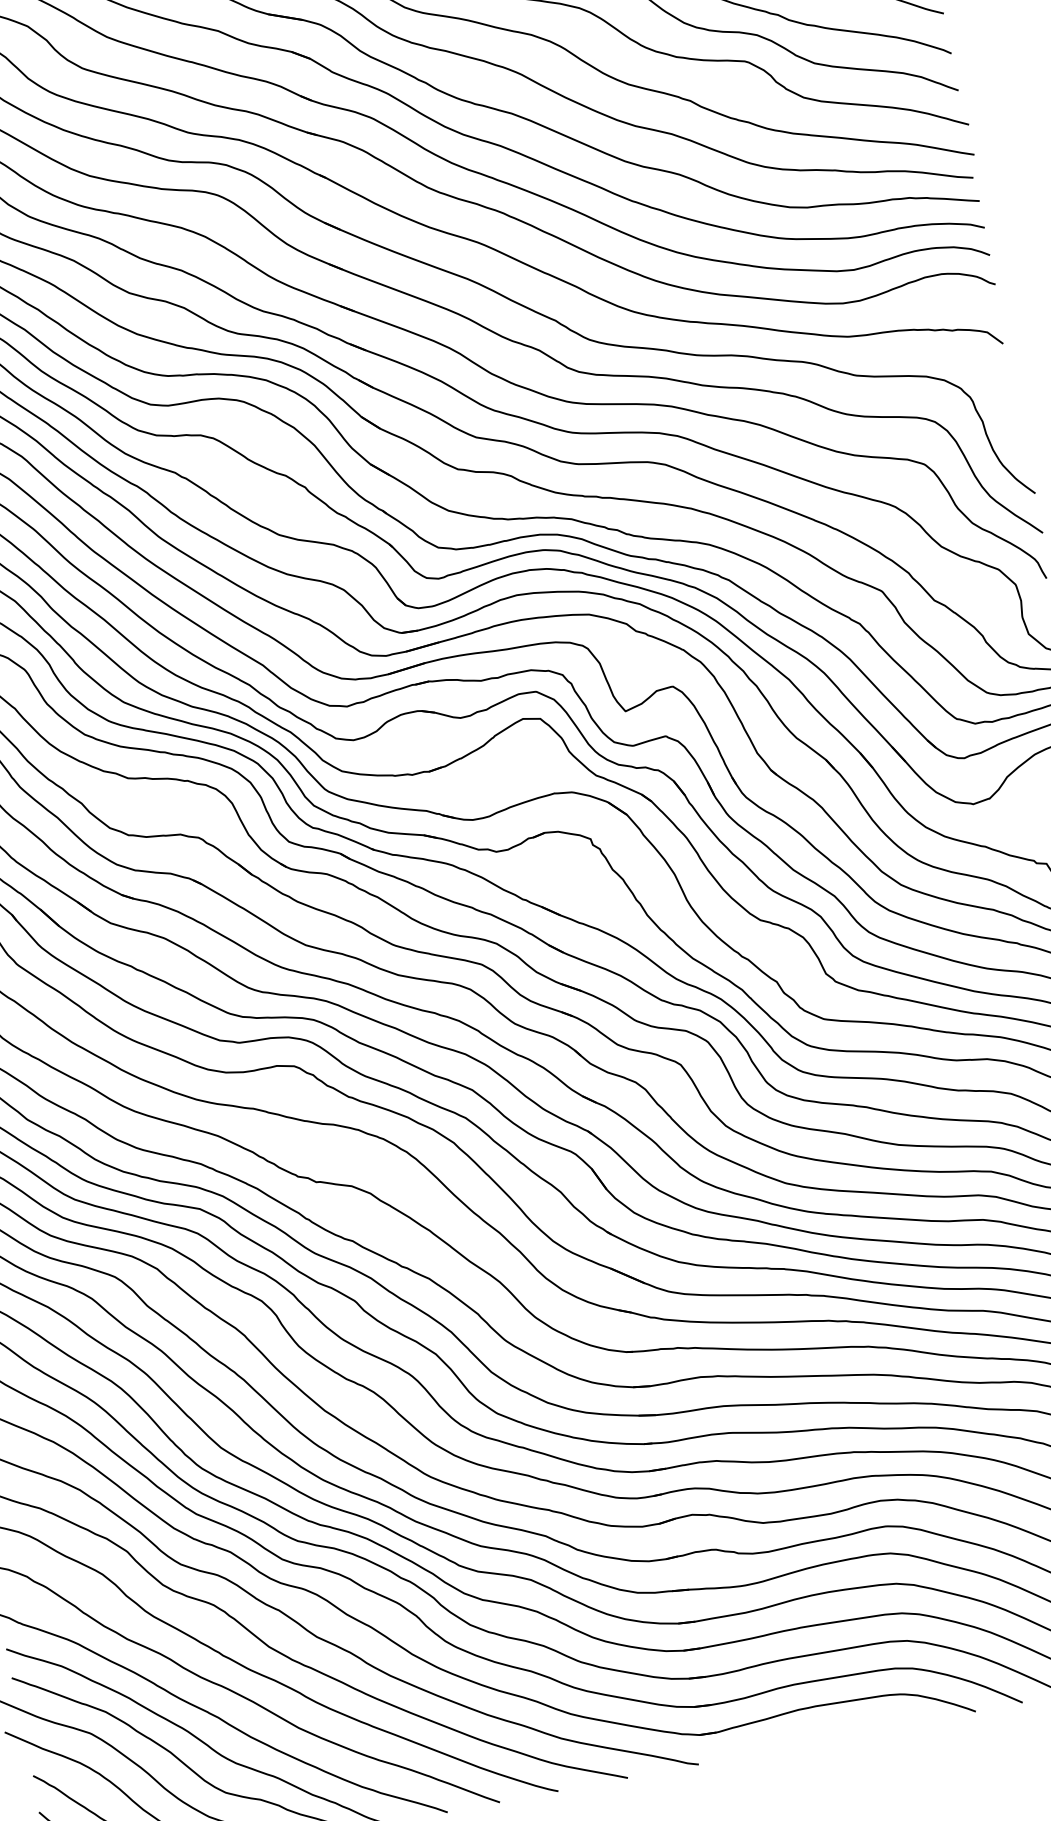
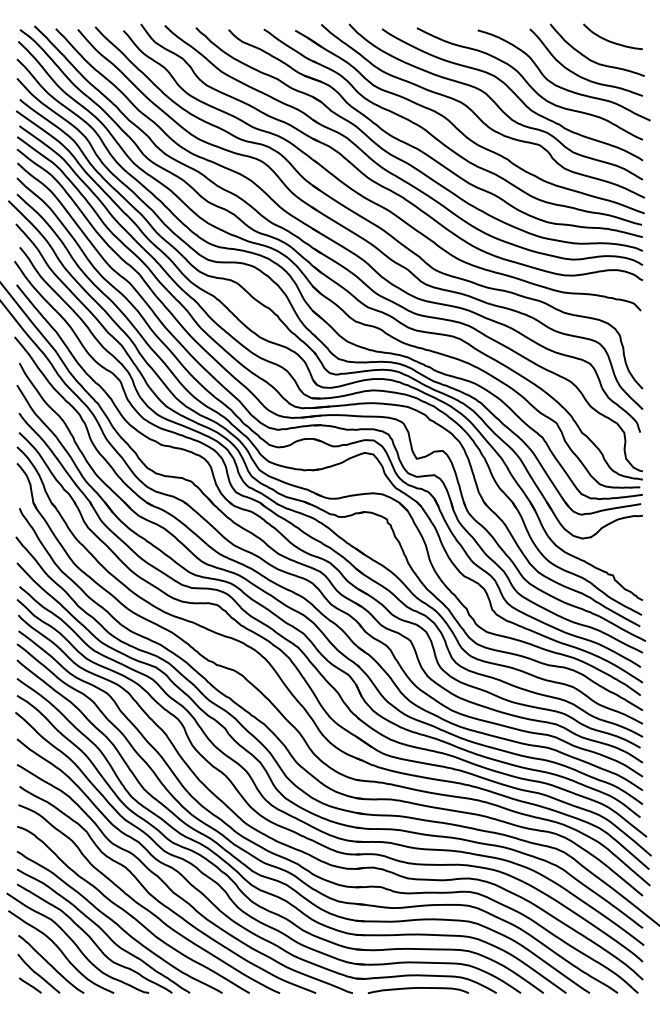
curve: (823, 1731) -> (418, 988), added

